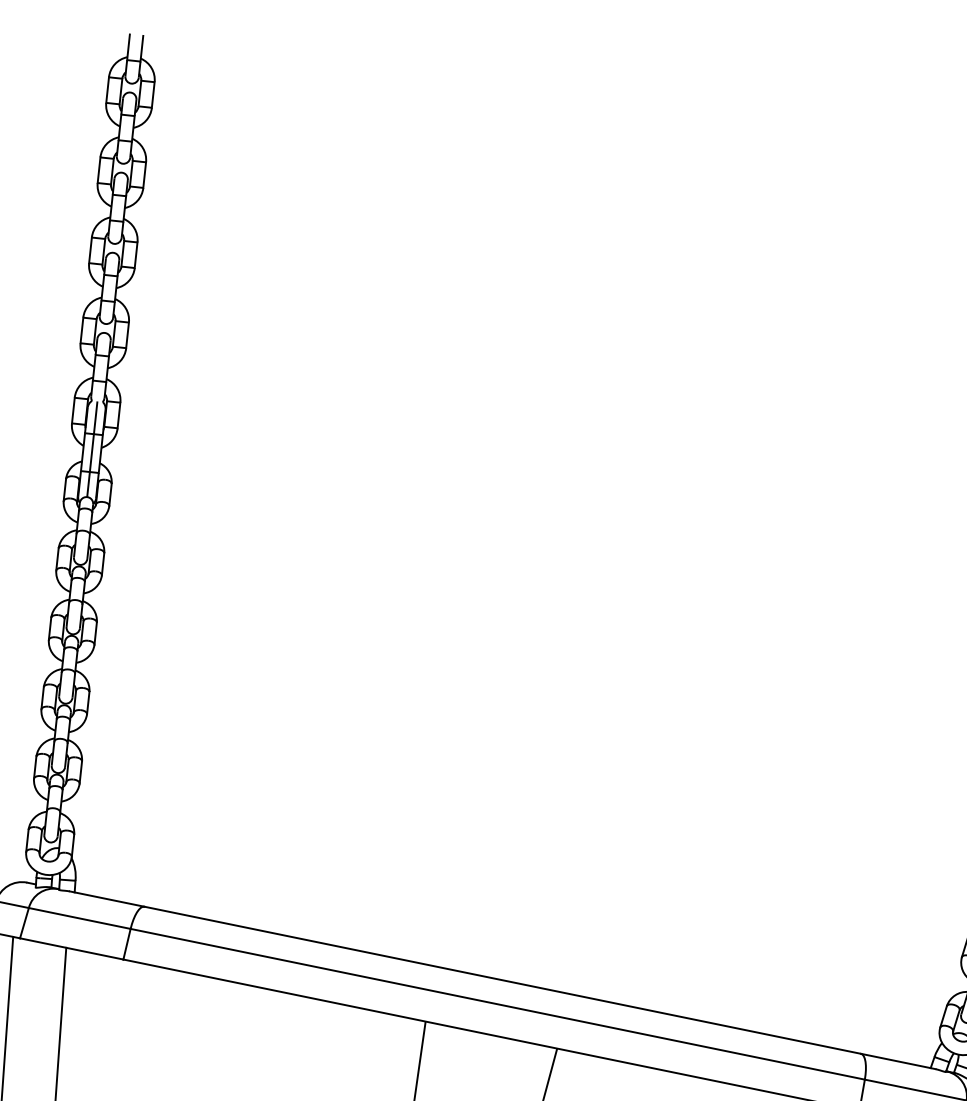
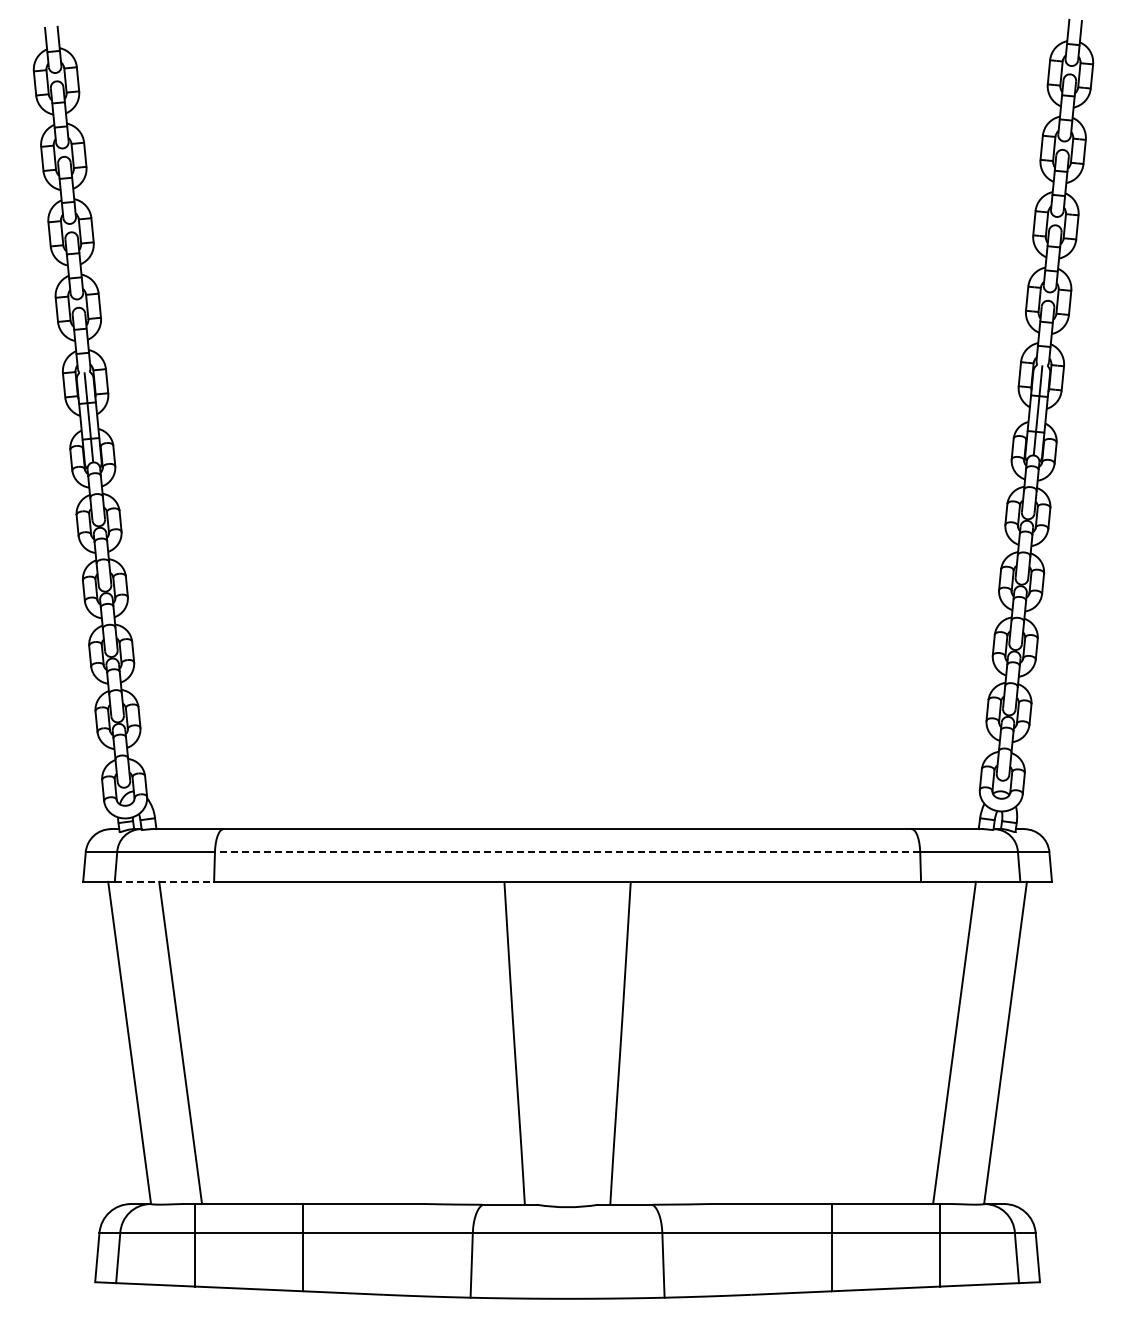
line: (71, 948) -> (164, 881), solid -> dashed
line: (497, 1004) -> (567, 852), solid -> dashed

